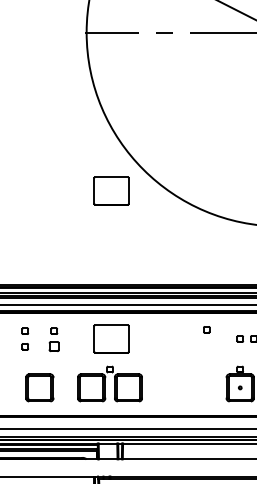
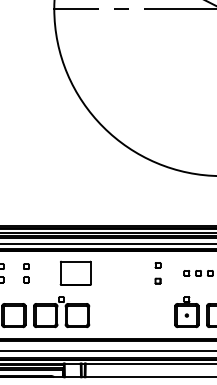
part: (111, 190) -> (75, 145), removed
part: (54, 346) -> (26, 279), size x0.62
part: (206, 347) -> (157, 280), added
part: (109, 383) -> (61, 311), moved

